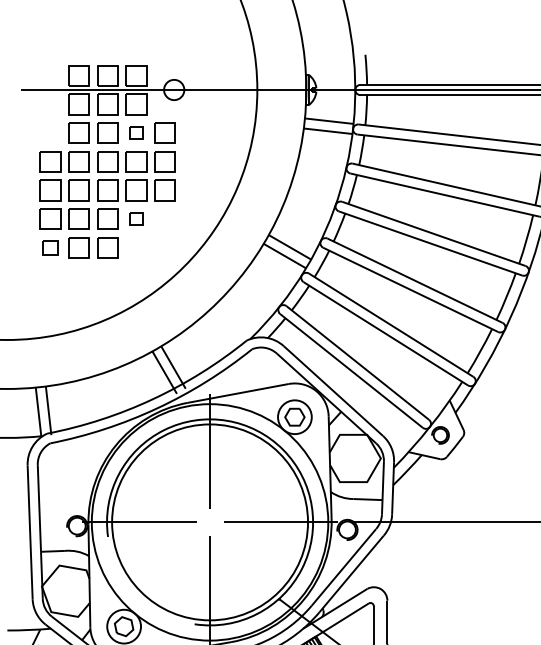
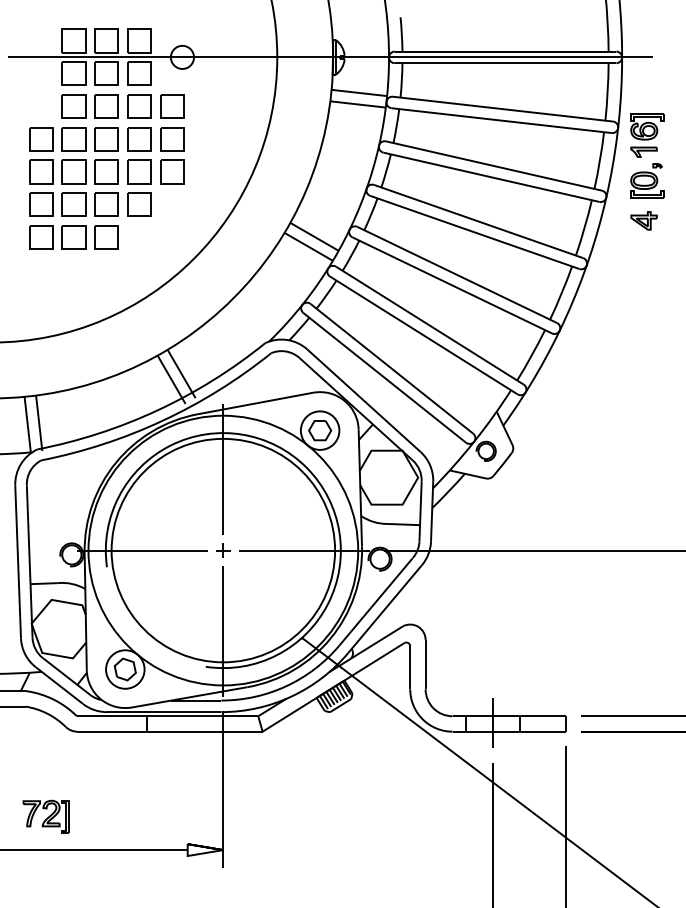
part: (136, 133) -> (139, 106), size x1.67
part: (136, 218) -> (139, 204), size x1.67
part: (50, 247) -> (41, 237), size x1.43
part: (210, 522) -> (223, 550), added

